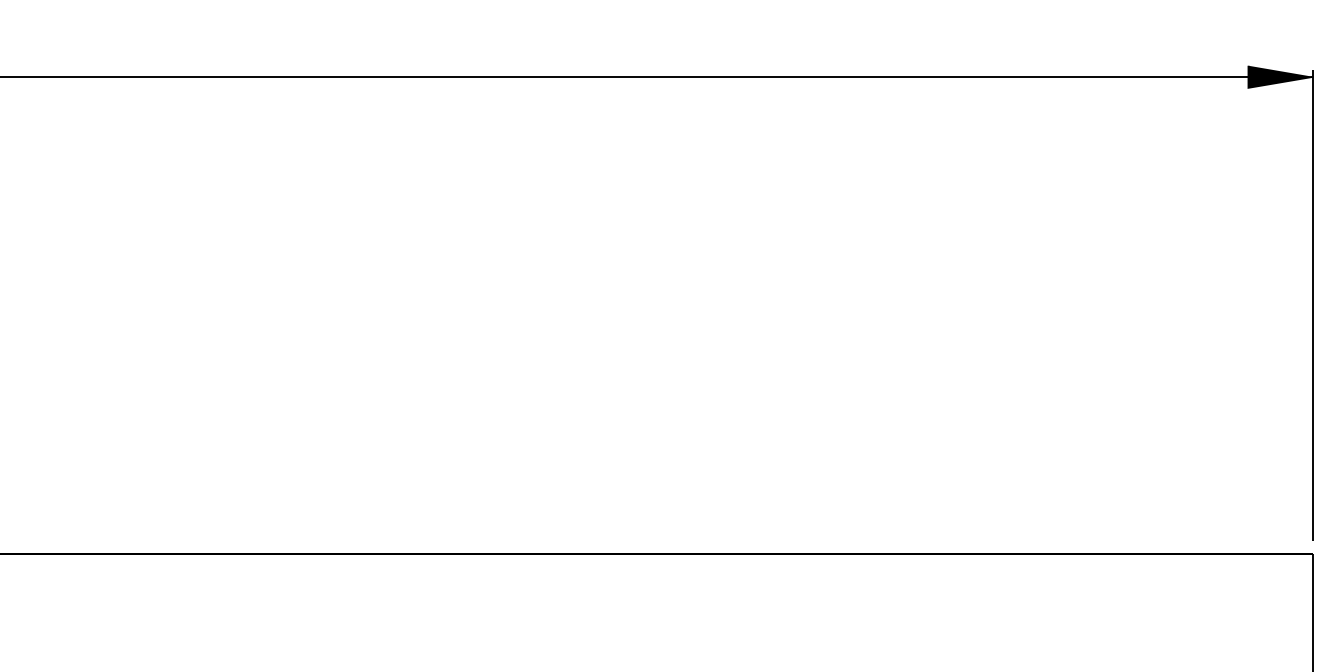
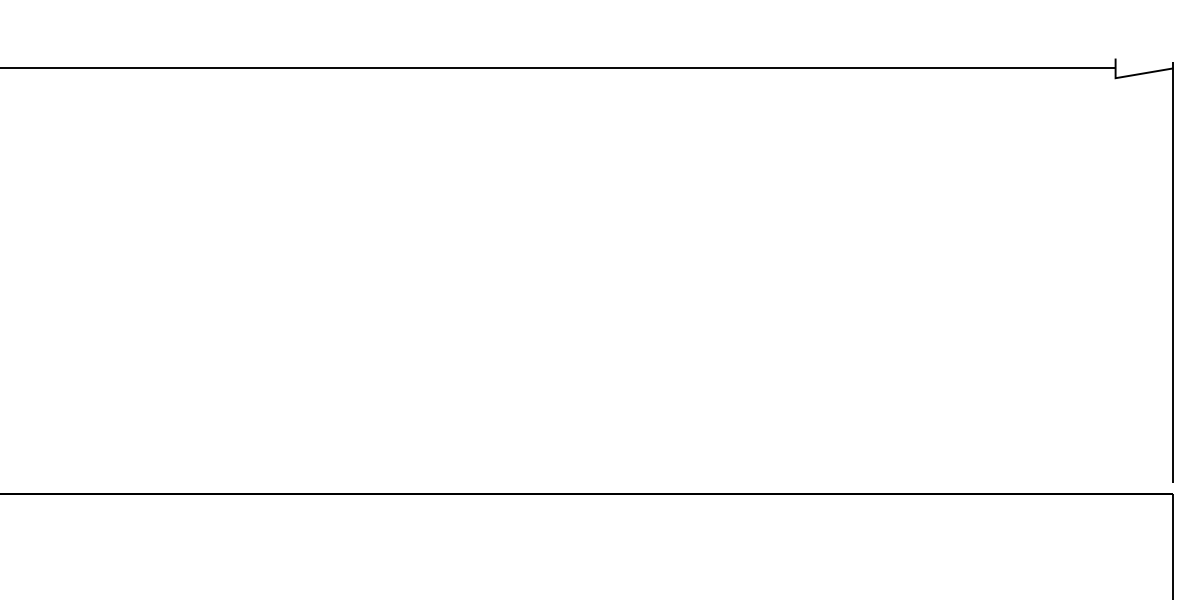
fill: (1280, 76) -> (1144, 68), removed

